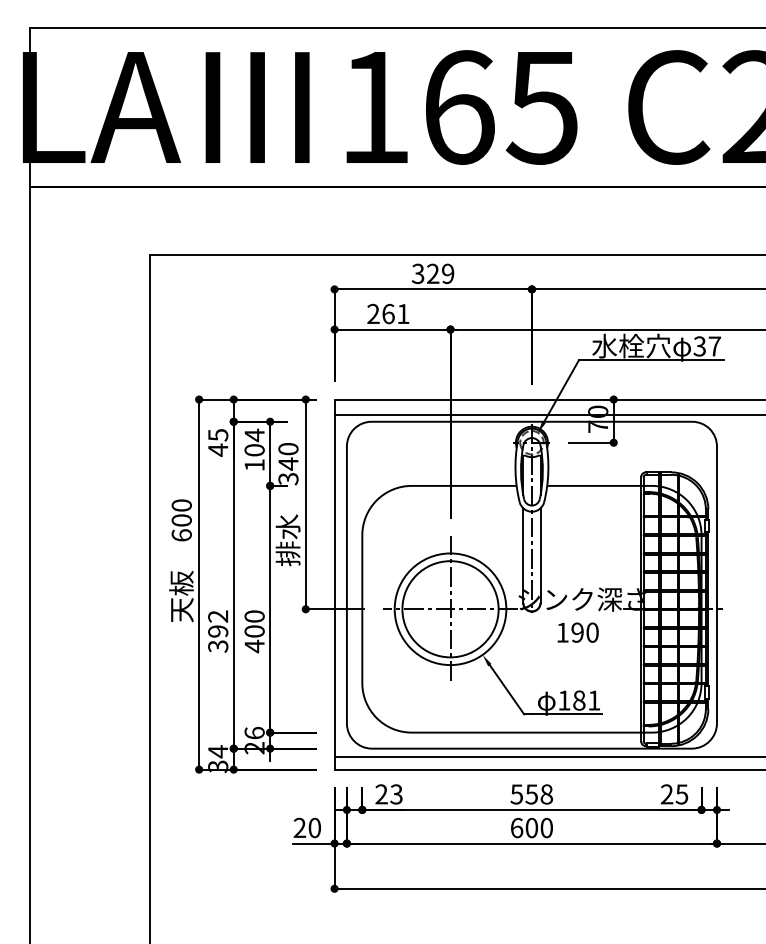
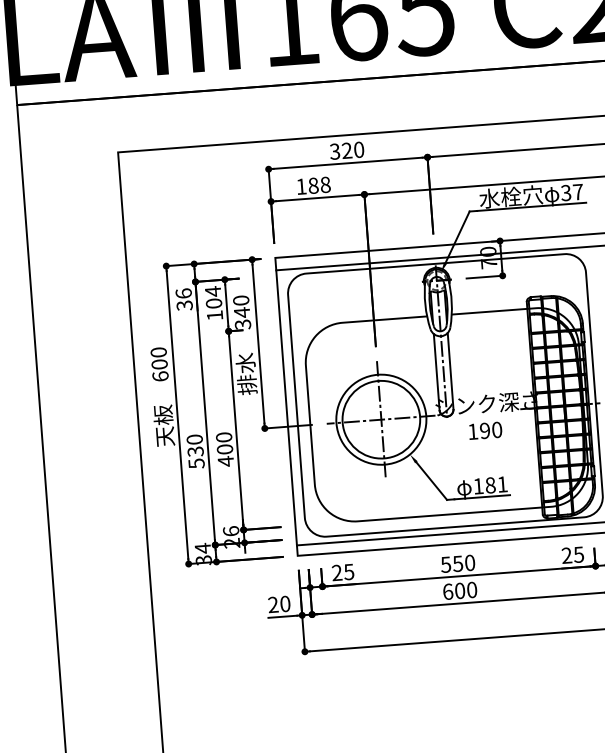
text: (448, 273) -> (359, 149), 329 -> 320
text: (388, 313) -> (313, 185), 261 -> 188
text: (218, 442) -> (184, 299), 45 -> 36
text: (218, 631) -> (195, 451), 392 -> 530
text: (396, 794) -> (349, 572), 23 -> 25
text: (546, 794) -> (469, 563), 558 -> 550

